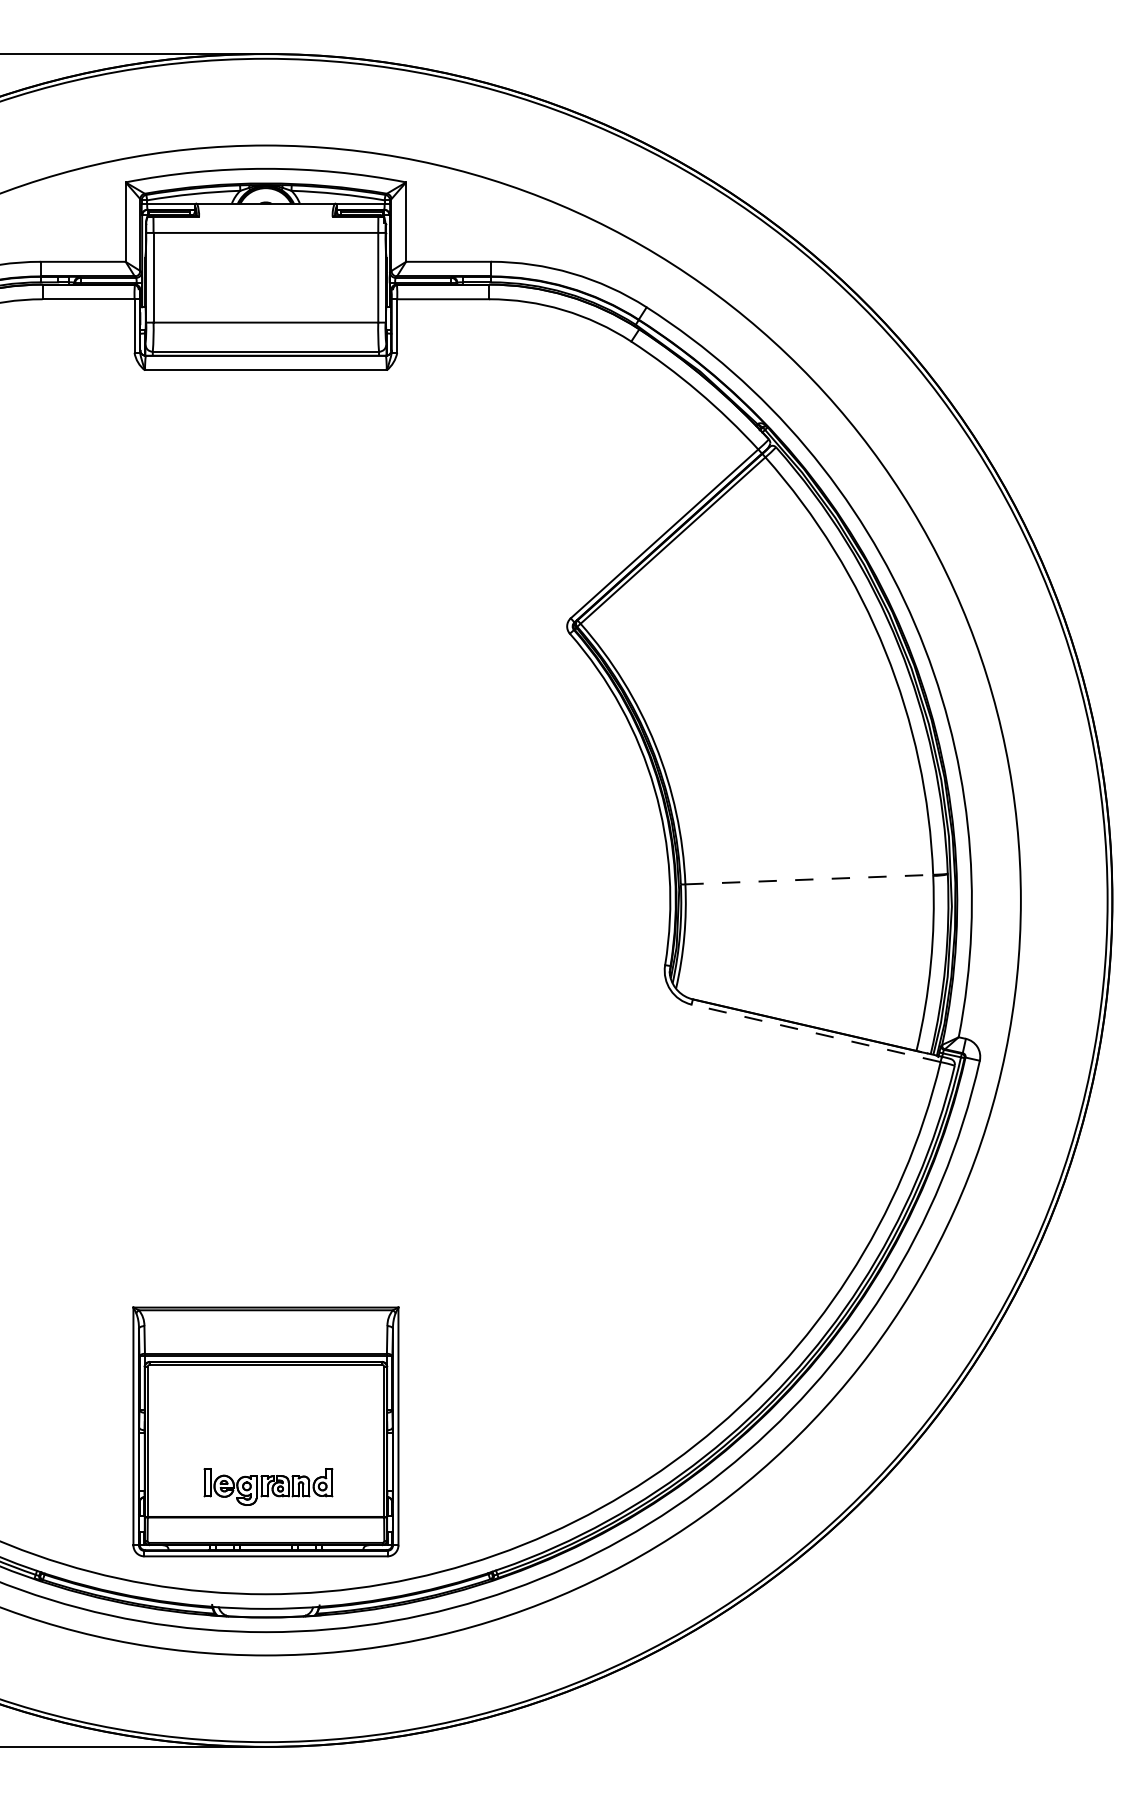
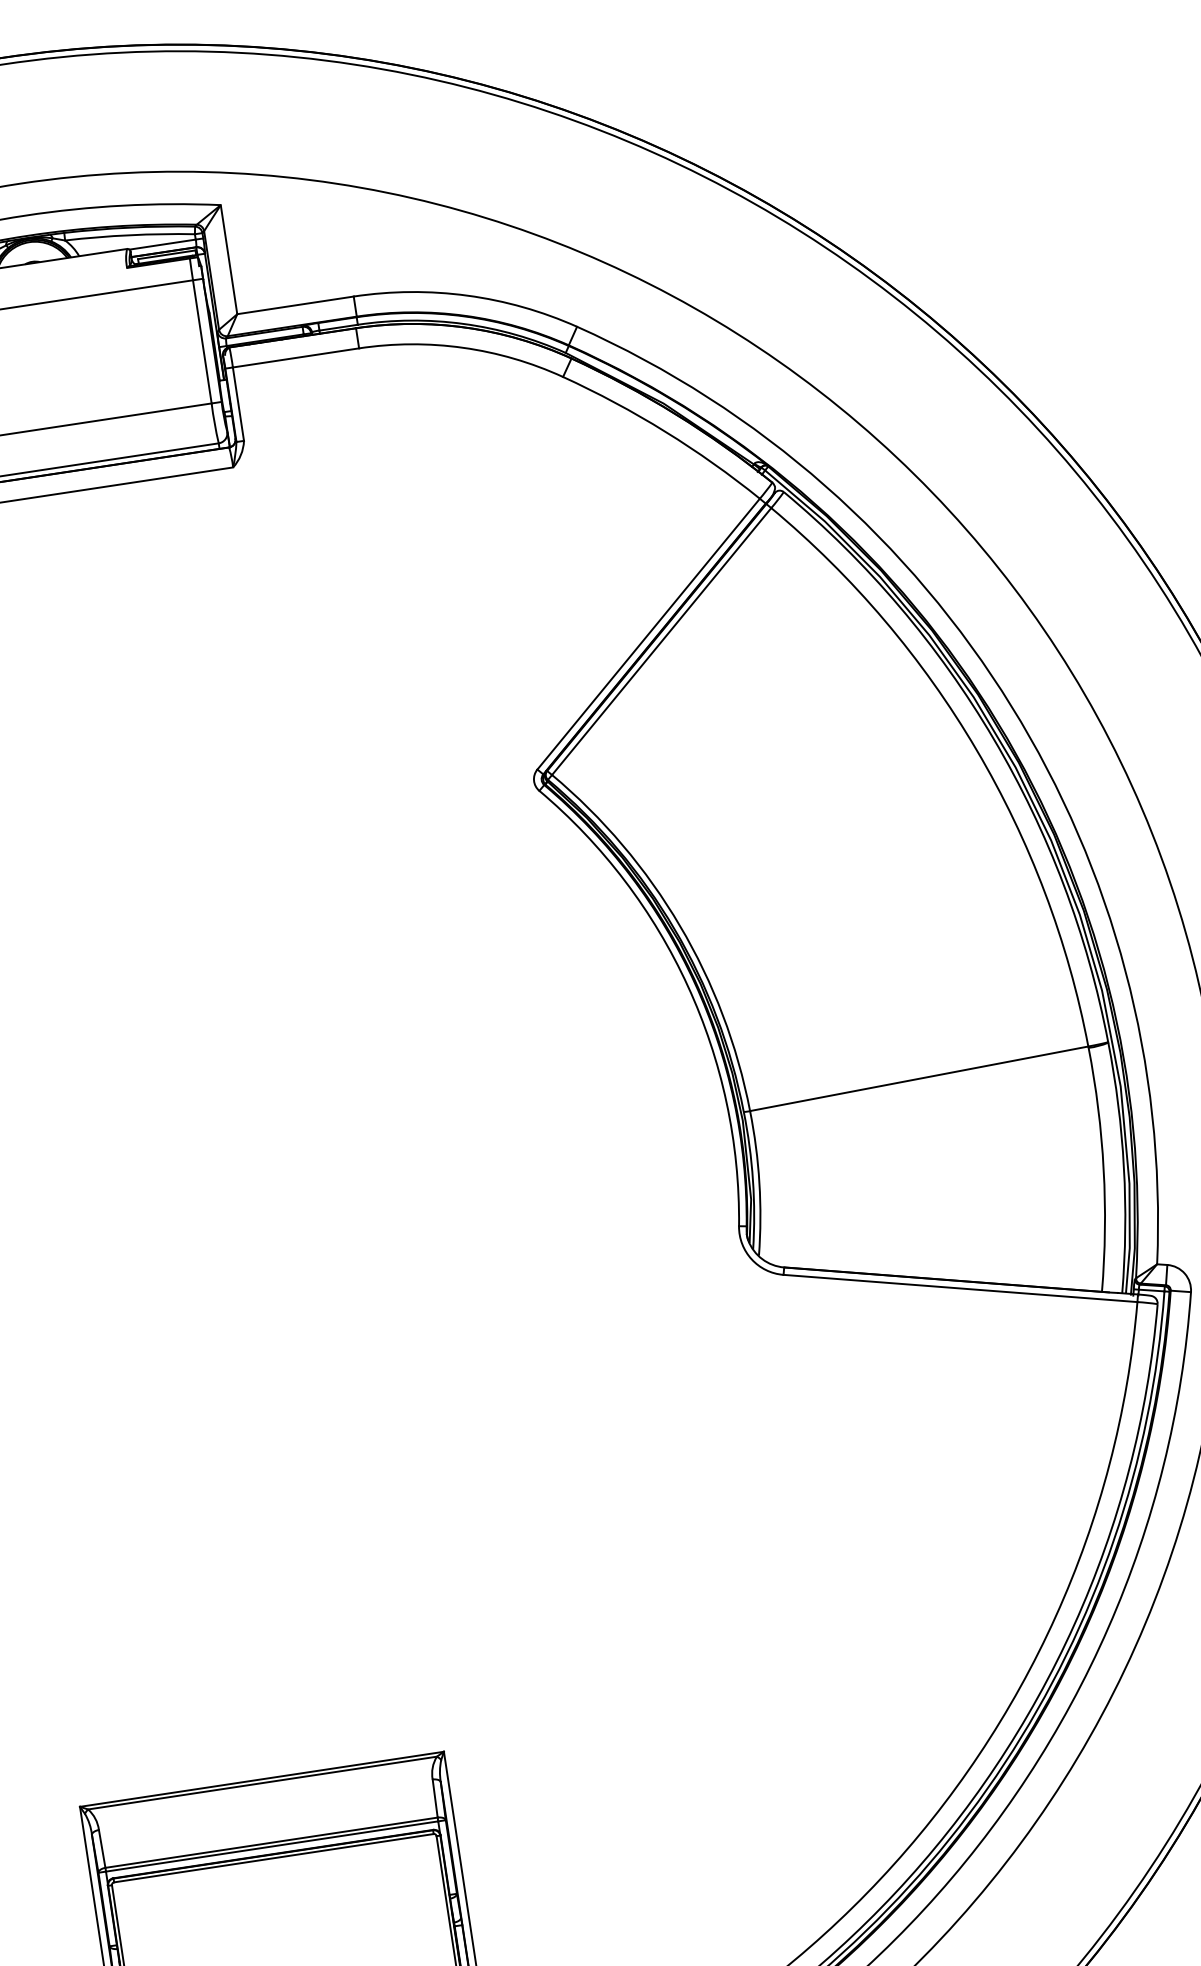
line: (809, 879) -> (919, 1078), dashed -> solid
line: (816, 1033) -> (961, 1288), dashed -> solid

